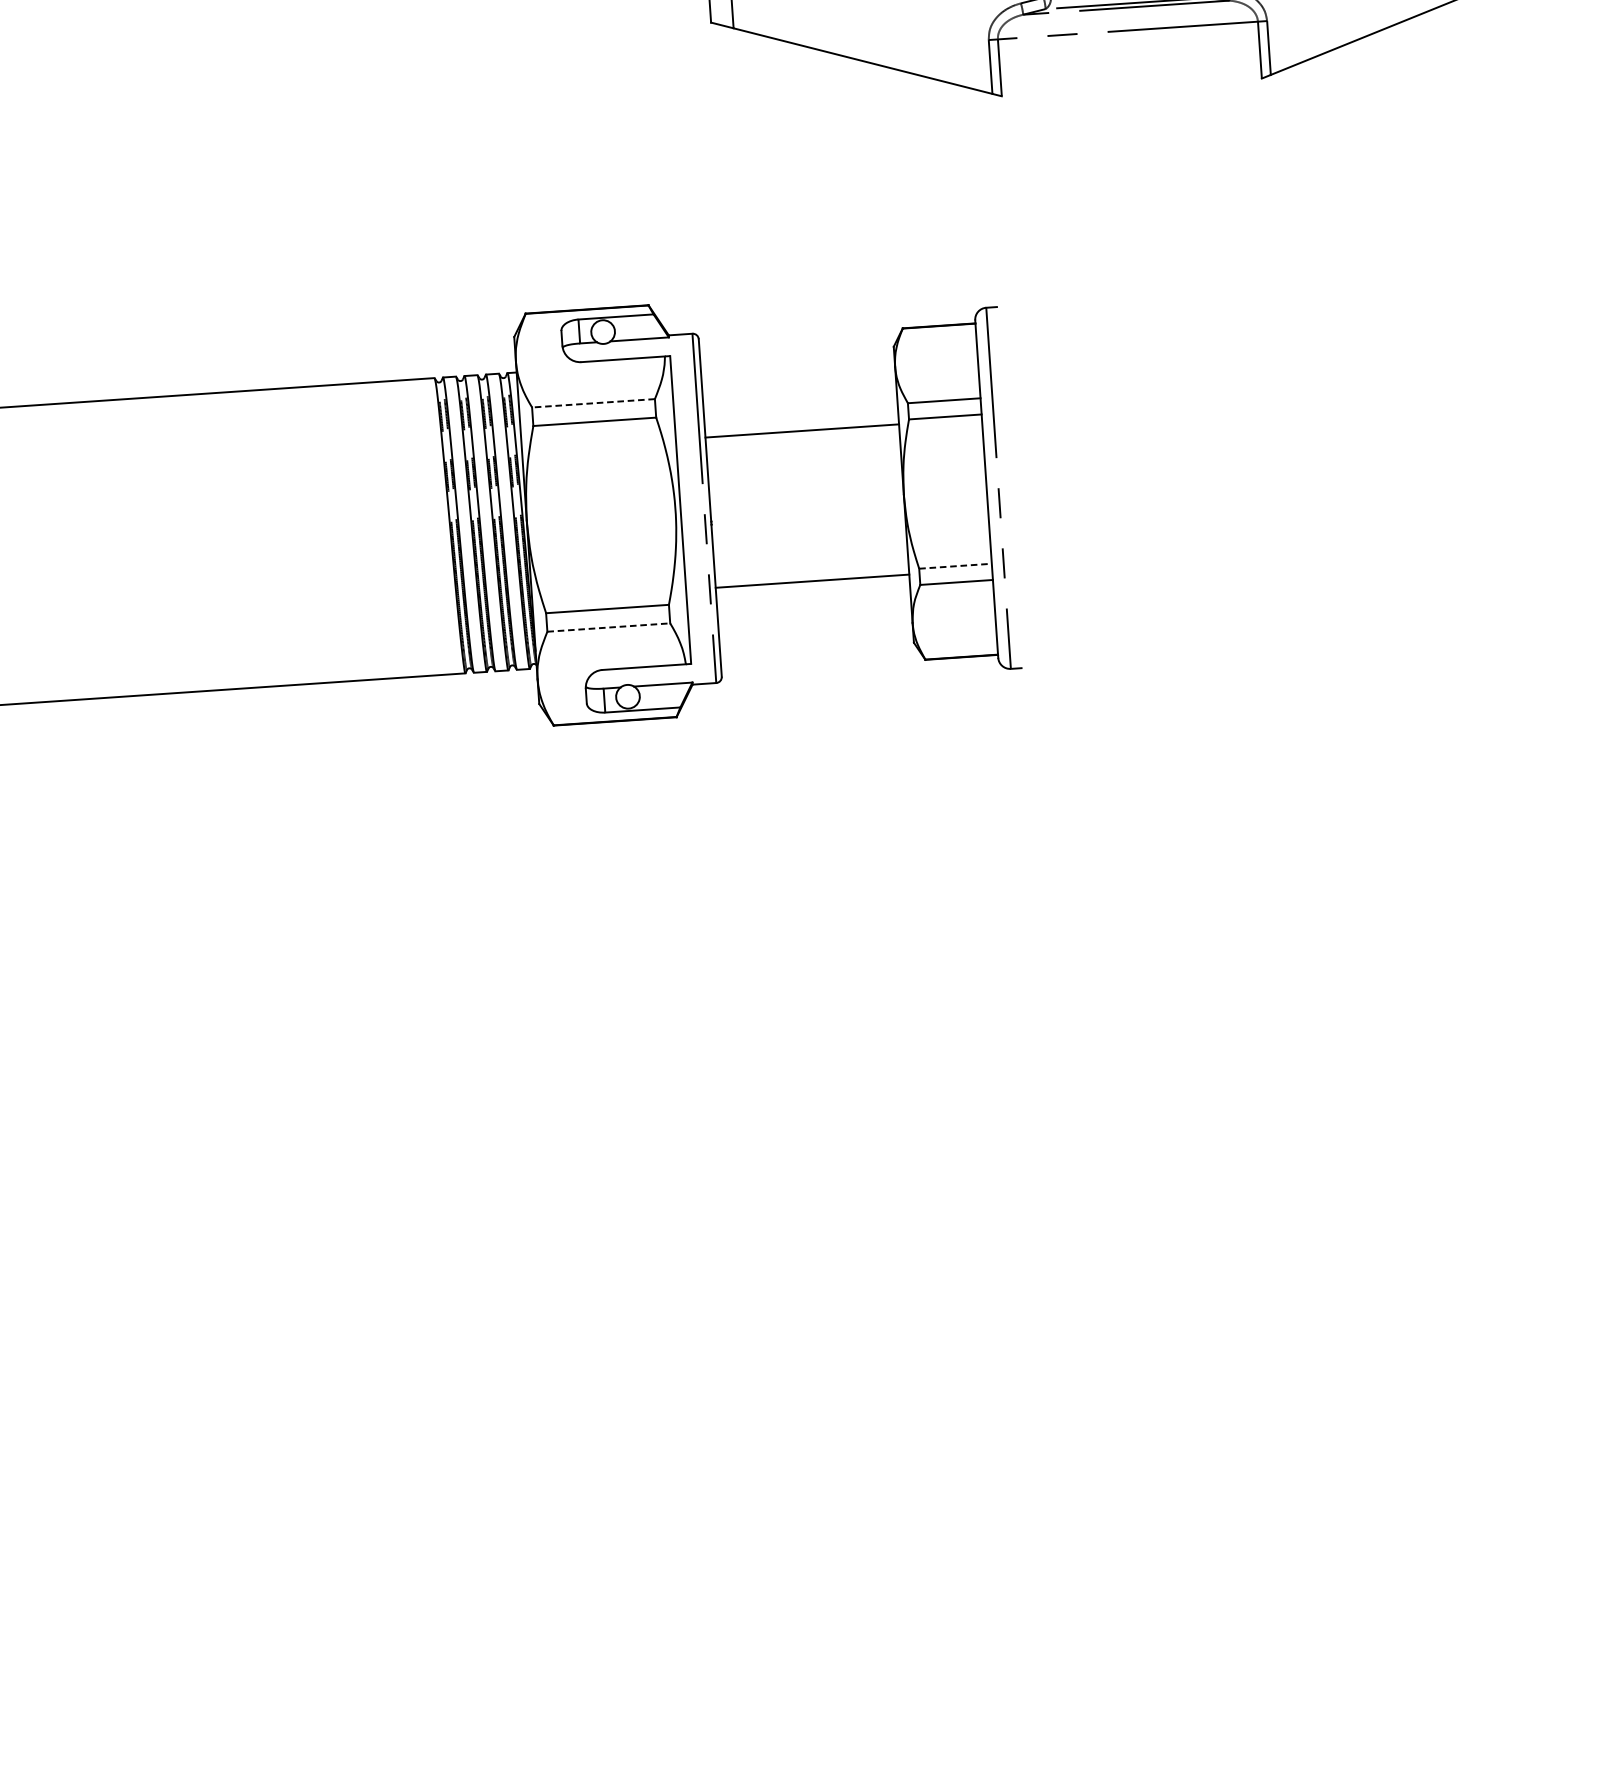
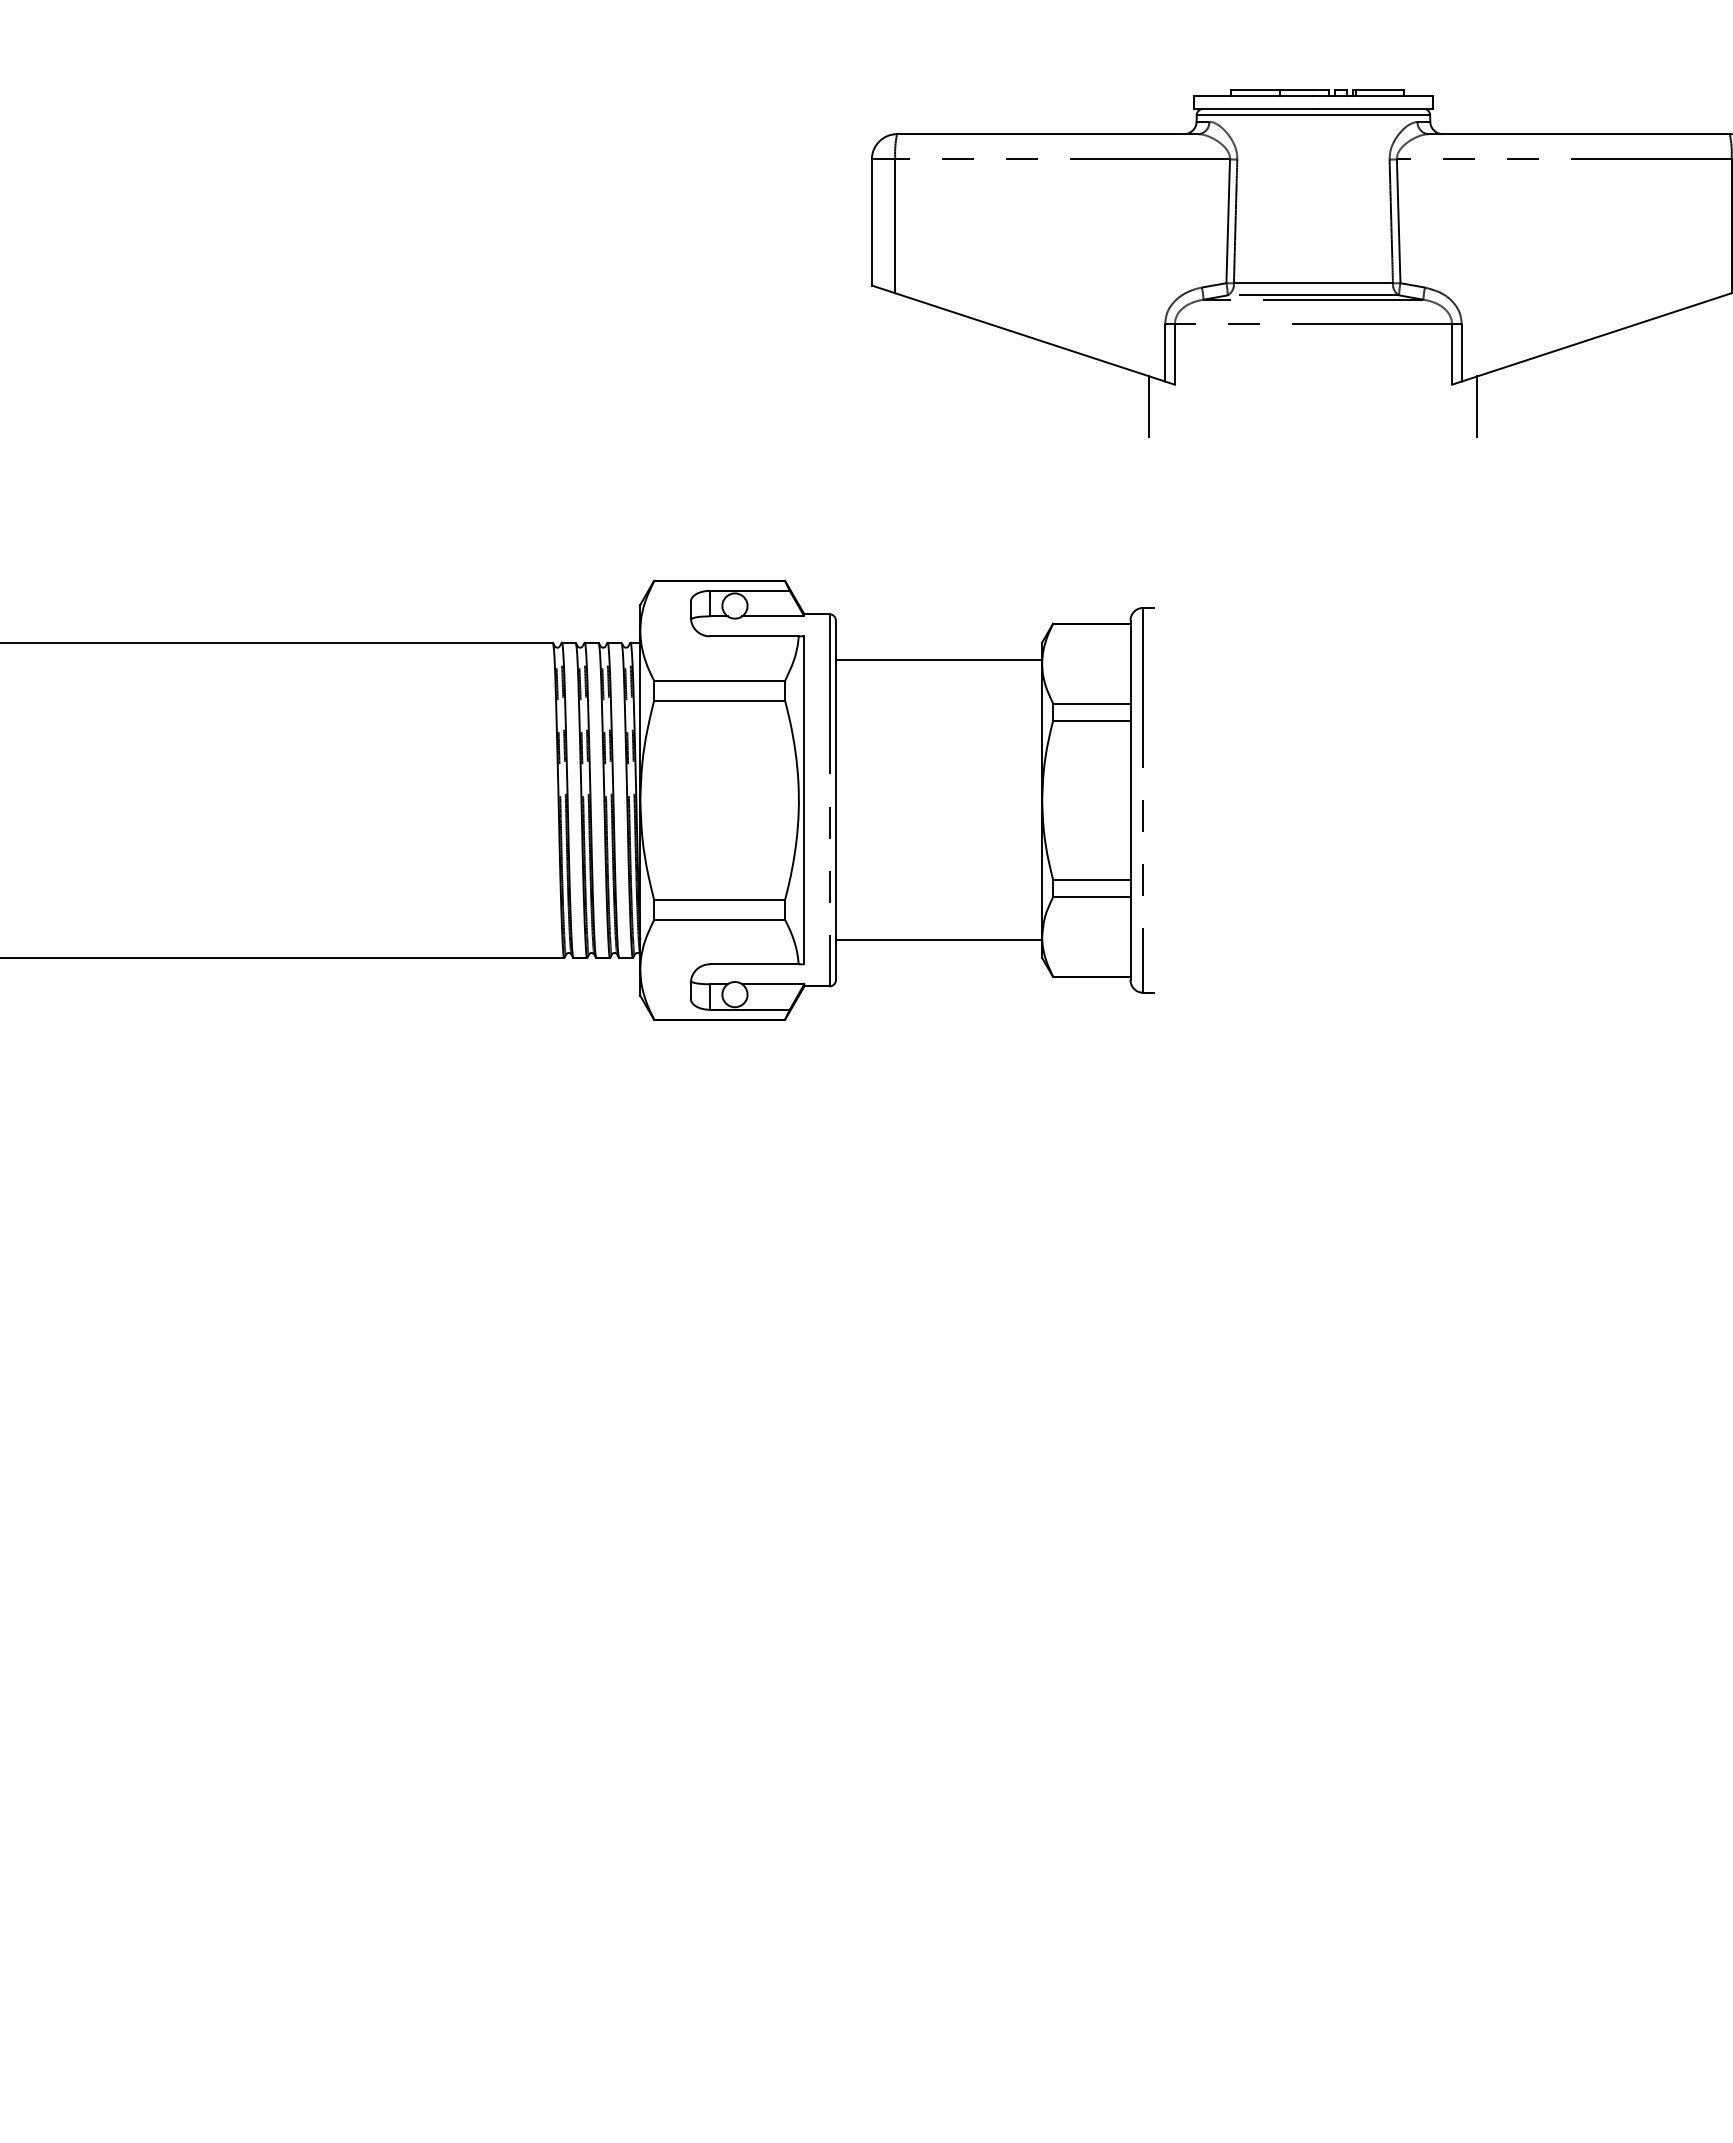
line: (1287, 97) -> (1477, 406), added
line: (979, 118) -> (1149, 406), added
line: (593, 402) -> (719, 680), dashed -> solid
line: (801, 431) -> (938, 660), moved
line: (955, 565) -> (1091, 879), dashed -> solid
line: (812, 581) -> (938, 940), moved
line: (609, 627) -> (720, 919), dashed -> solid

